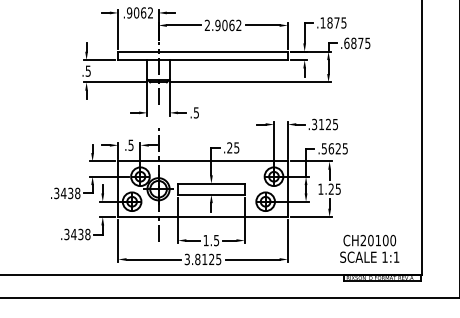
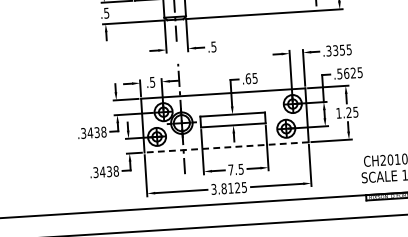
text: (324, 124) -> (338, 50), .3125 -> .3355
text: (229, 147) -> (247, 78), .25 -> .65
line: (203, 217) -> (227, 147), solid -> dashed
text: (205, 240) -> (230, 169), 1.5 -> 7.5

